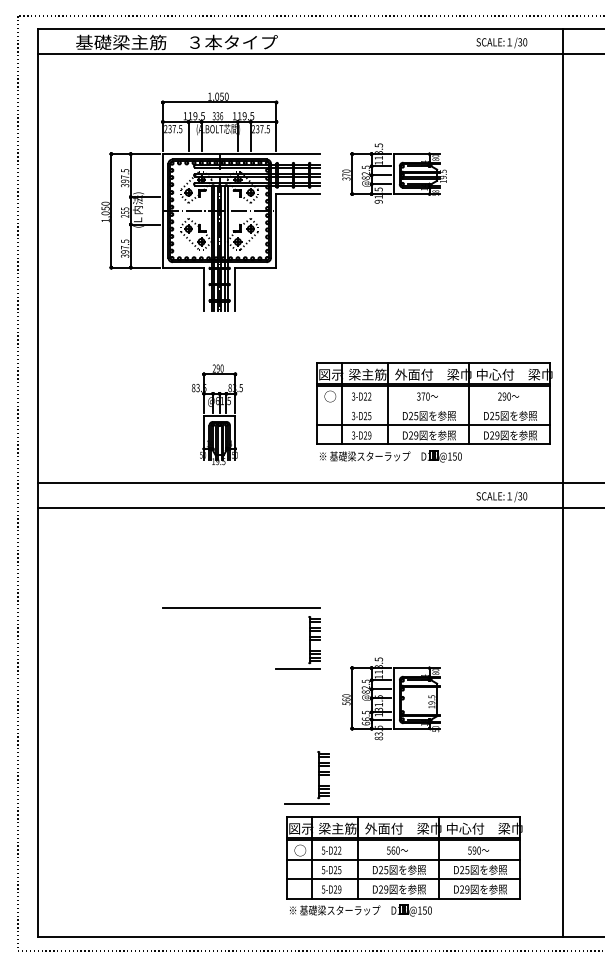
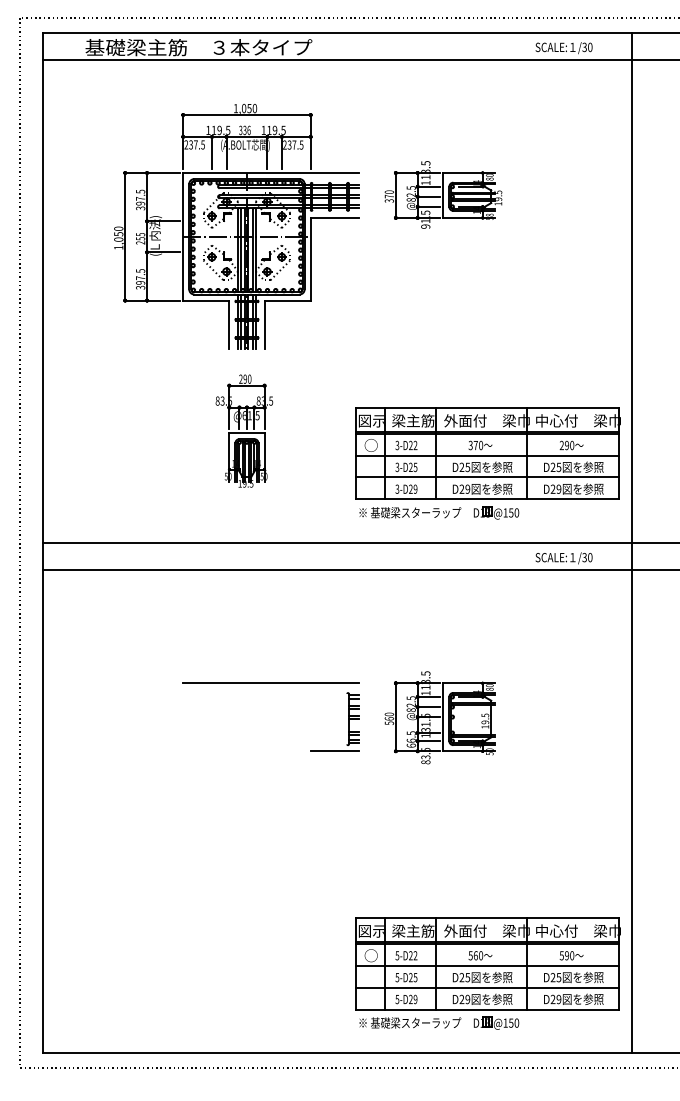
line: (433, 405) -> (487, 455), added
part: (217, 414) -> (244, 430), moved
part: (391, 698) -> (440, 717), moved
part: (318, 777) -> (357, 873), removed
part: (404, 866) -> (488, 973), moved

